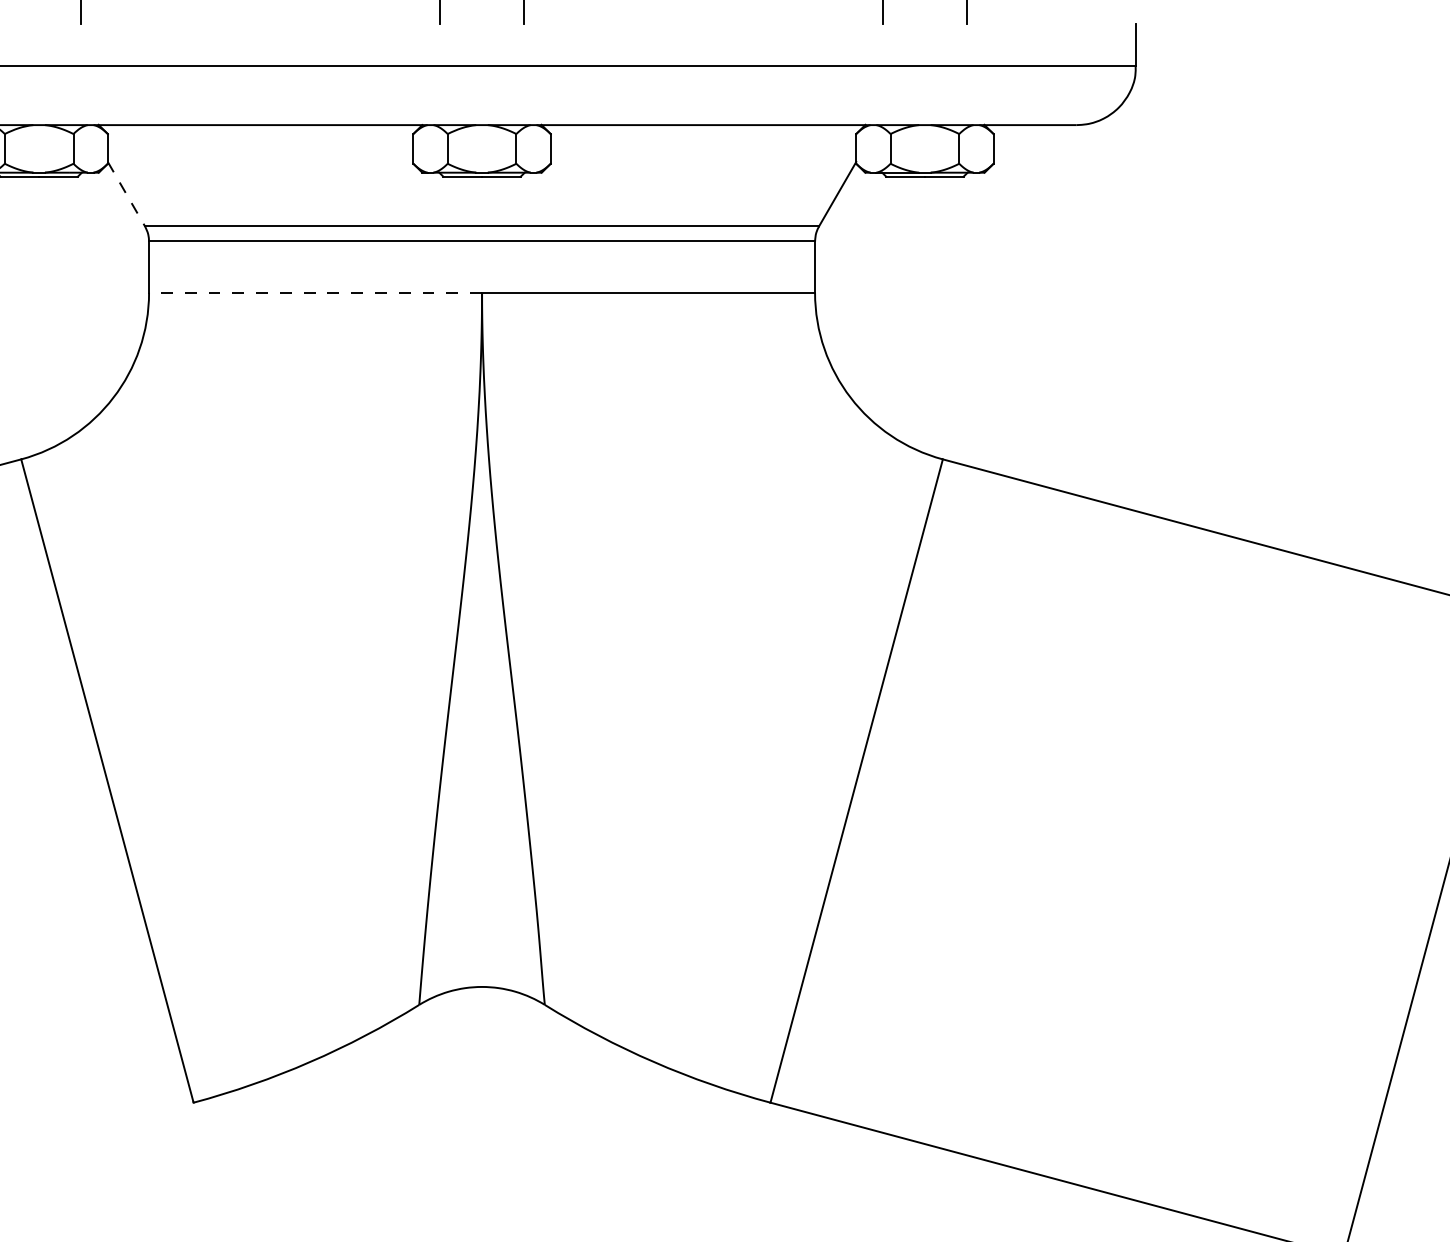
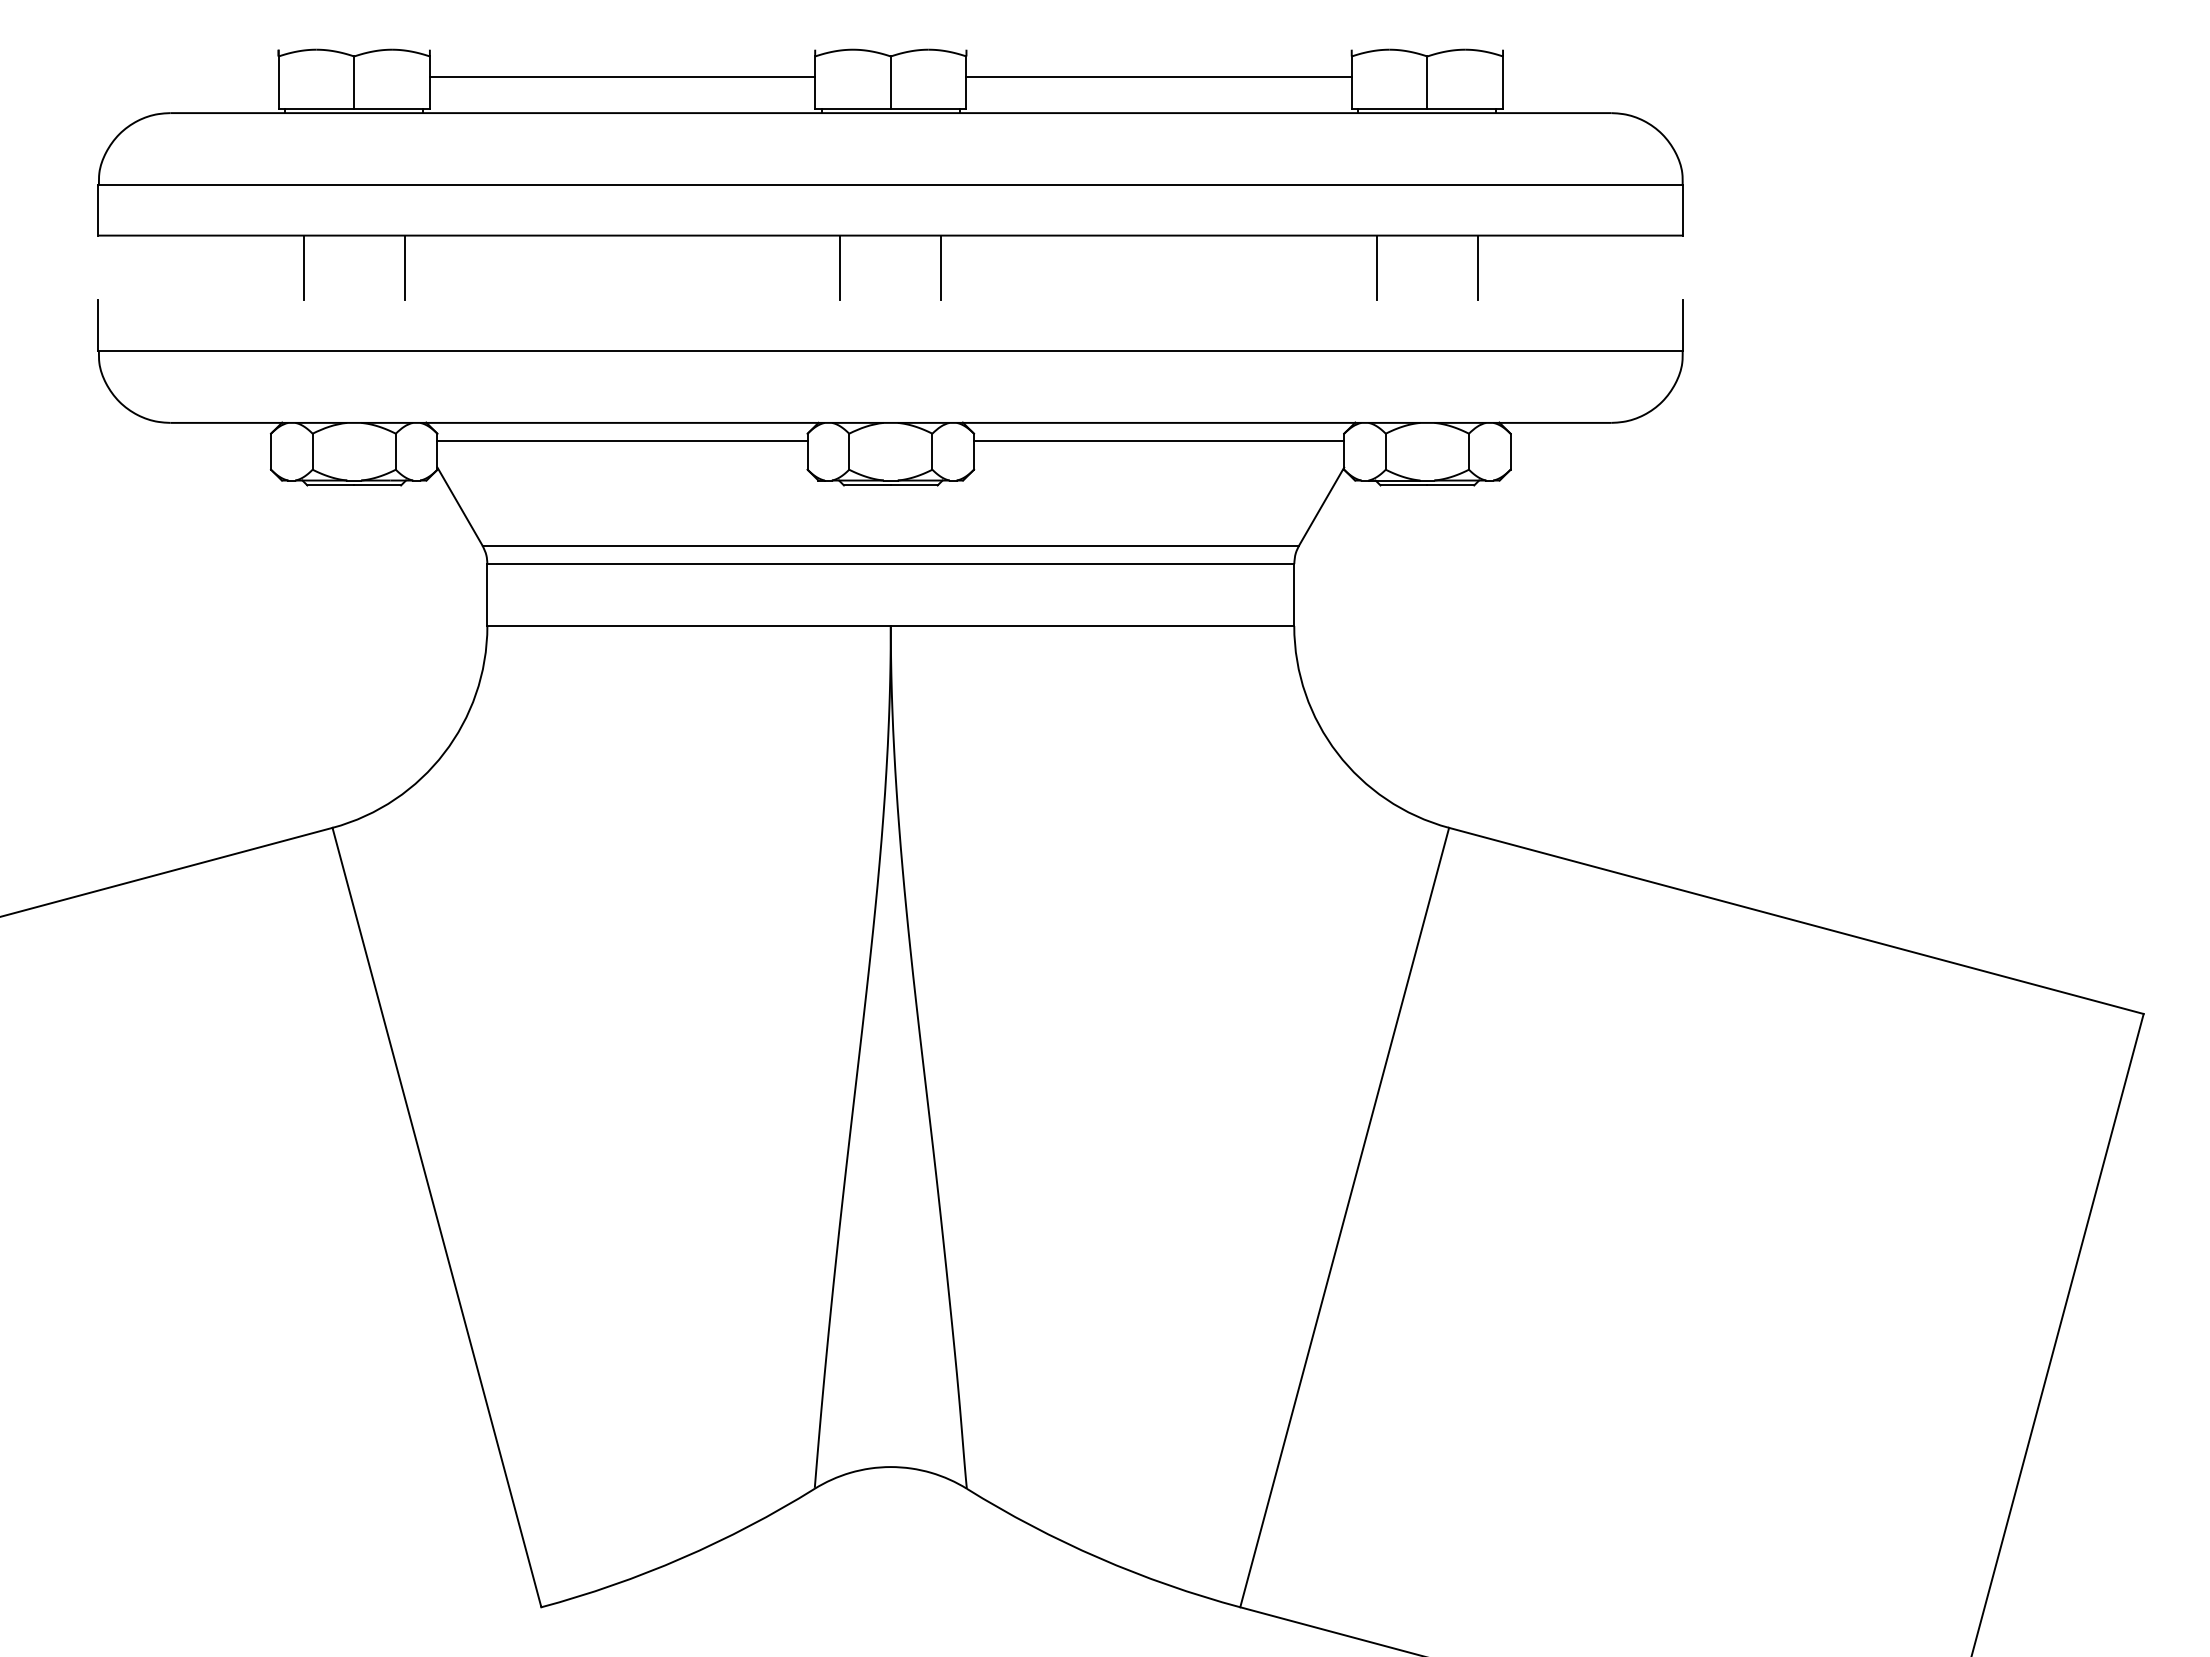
line: (260, 139) -> (622, 440), added
line: (703, 139) -> (1159, 440), added
line: (126, 194) -> (460, 507), dashed -> solid
line: (315, 293) -> (689, 626), dashed -> solid

